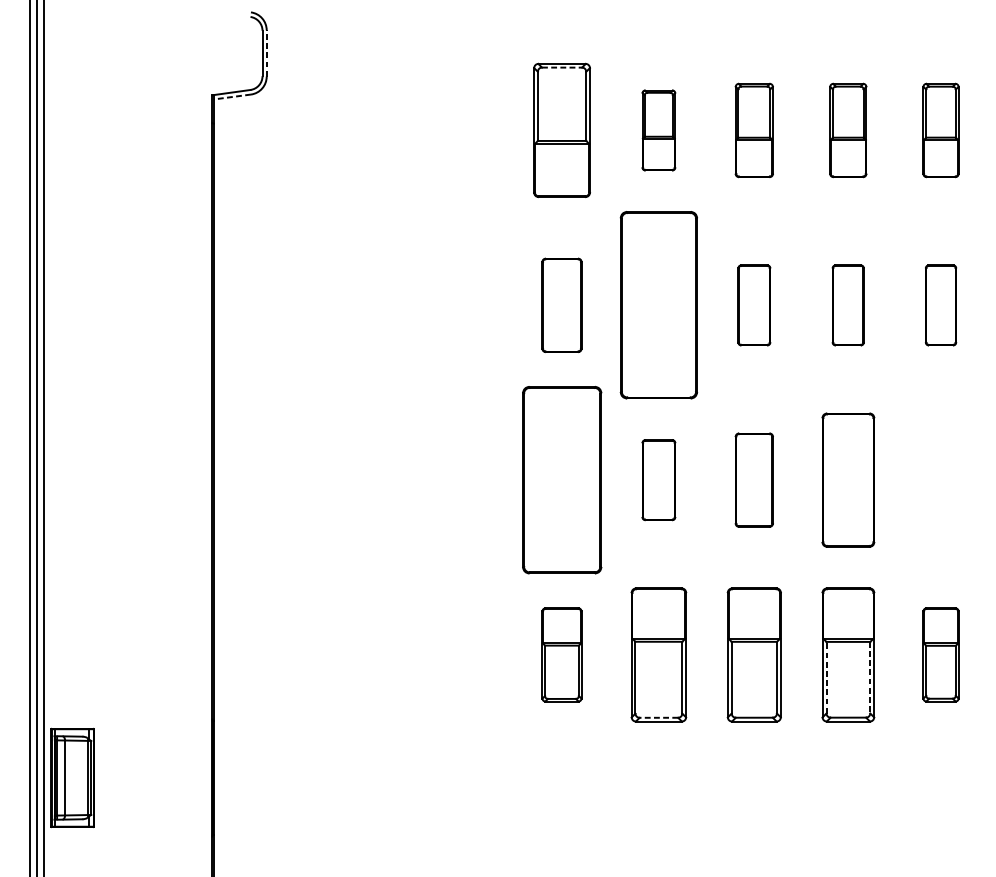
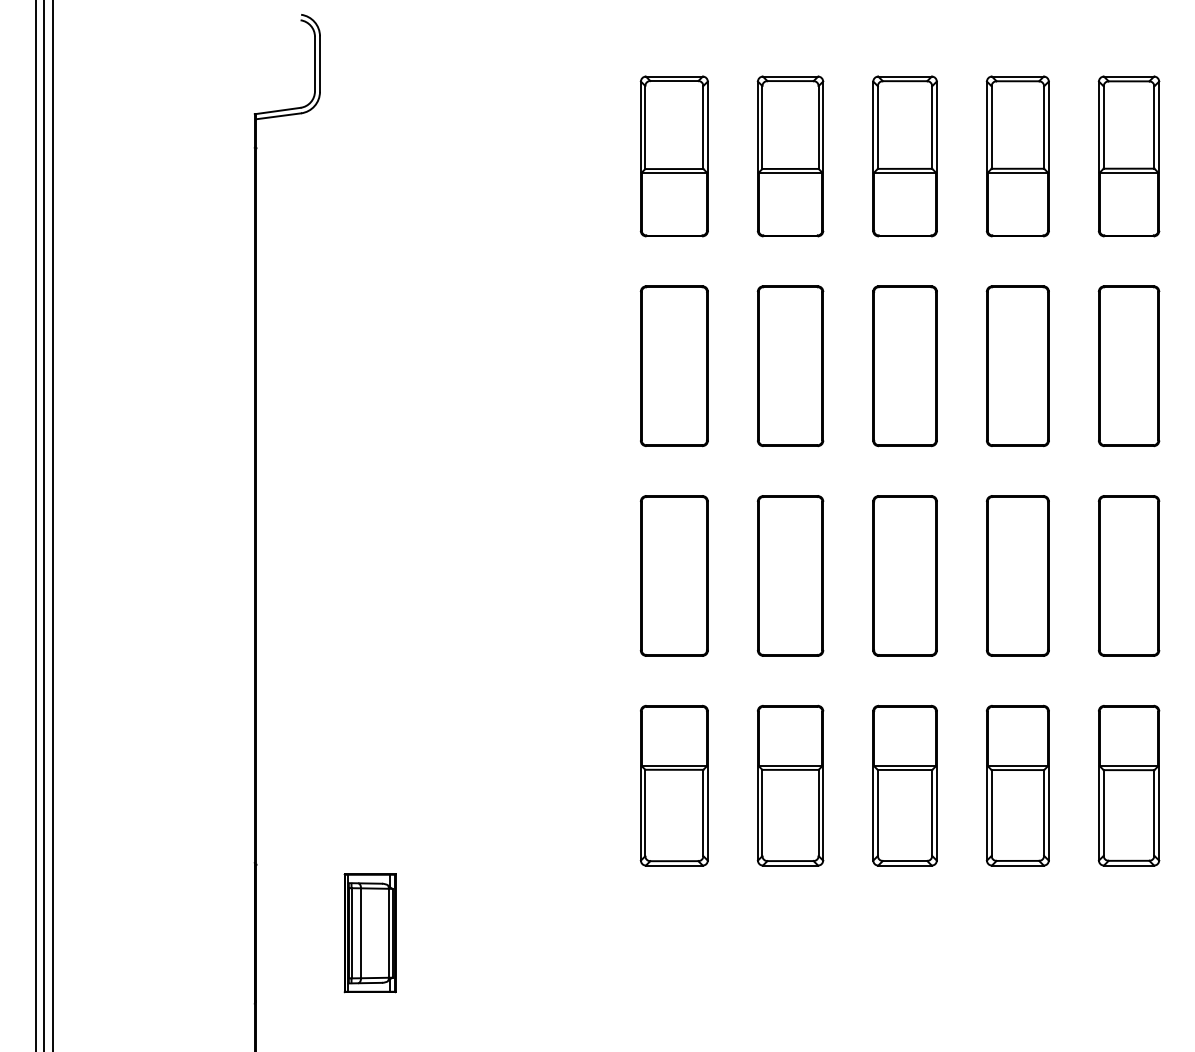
line: (267, 53) -> (320, 64), dashed -> solid
line: (562, 68) -> (674, 81), dashed -> solid
line: (232, 97) -> (278, 116), dashed -> solid
part: (658, 130) -> (790, 156), size x1.67
part: (753, 130) -> (904, 156), size x1.43
part: (848, 130) -> (1017, 156), size x1.43
part: (940, 130) -> (1128, 156), size x1.43
part: (561, 305) -> (673, 366), size x1.43
part: (658, 305) -> (790, 366), size x0.71
part: (753, 305) -> (904, 366), size x1.67
part: (848, 305) -> (1017, 366), size x1.67
part: (940, 305) -> (1128, 366), size x1.67
part: (561, 479) -> (673, 575), size x0.71
part: (658, 479) -> (790, 575), size x1.67
part: (753, 479) -> (904, 575), size x1.43
part: (940, 479) -> (1128, 575), added
part: (561, 654) -> (673, 785), size x1.43
part: (940, 654) -> (1128, 785), size x1.43
line: (826, 678) -> (991, 813), dashed -> solid
line: (870, 678) -> (1044, 813), dashed -> solid
line: (658, 718) -> (790, 861), dashed -> solid
part: (72, 778) -> (369, 933), moved

